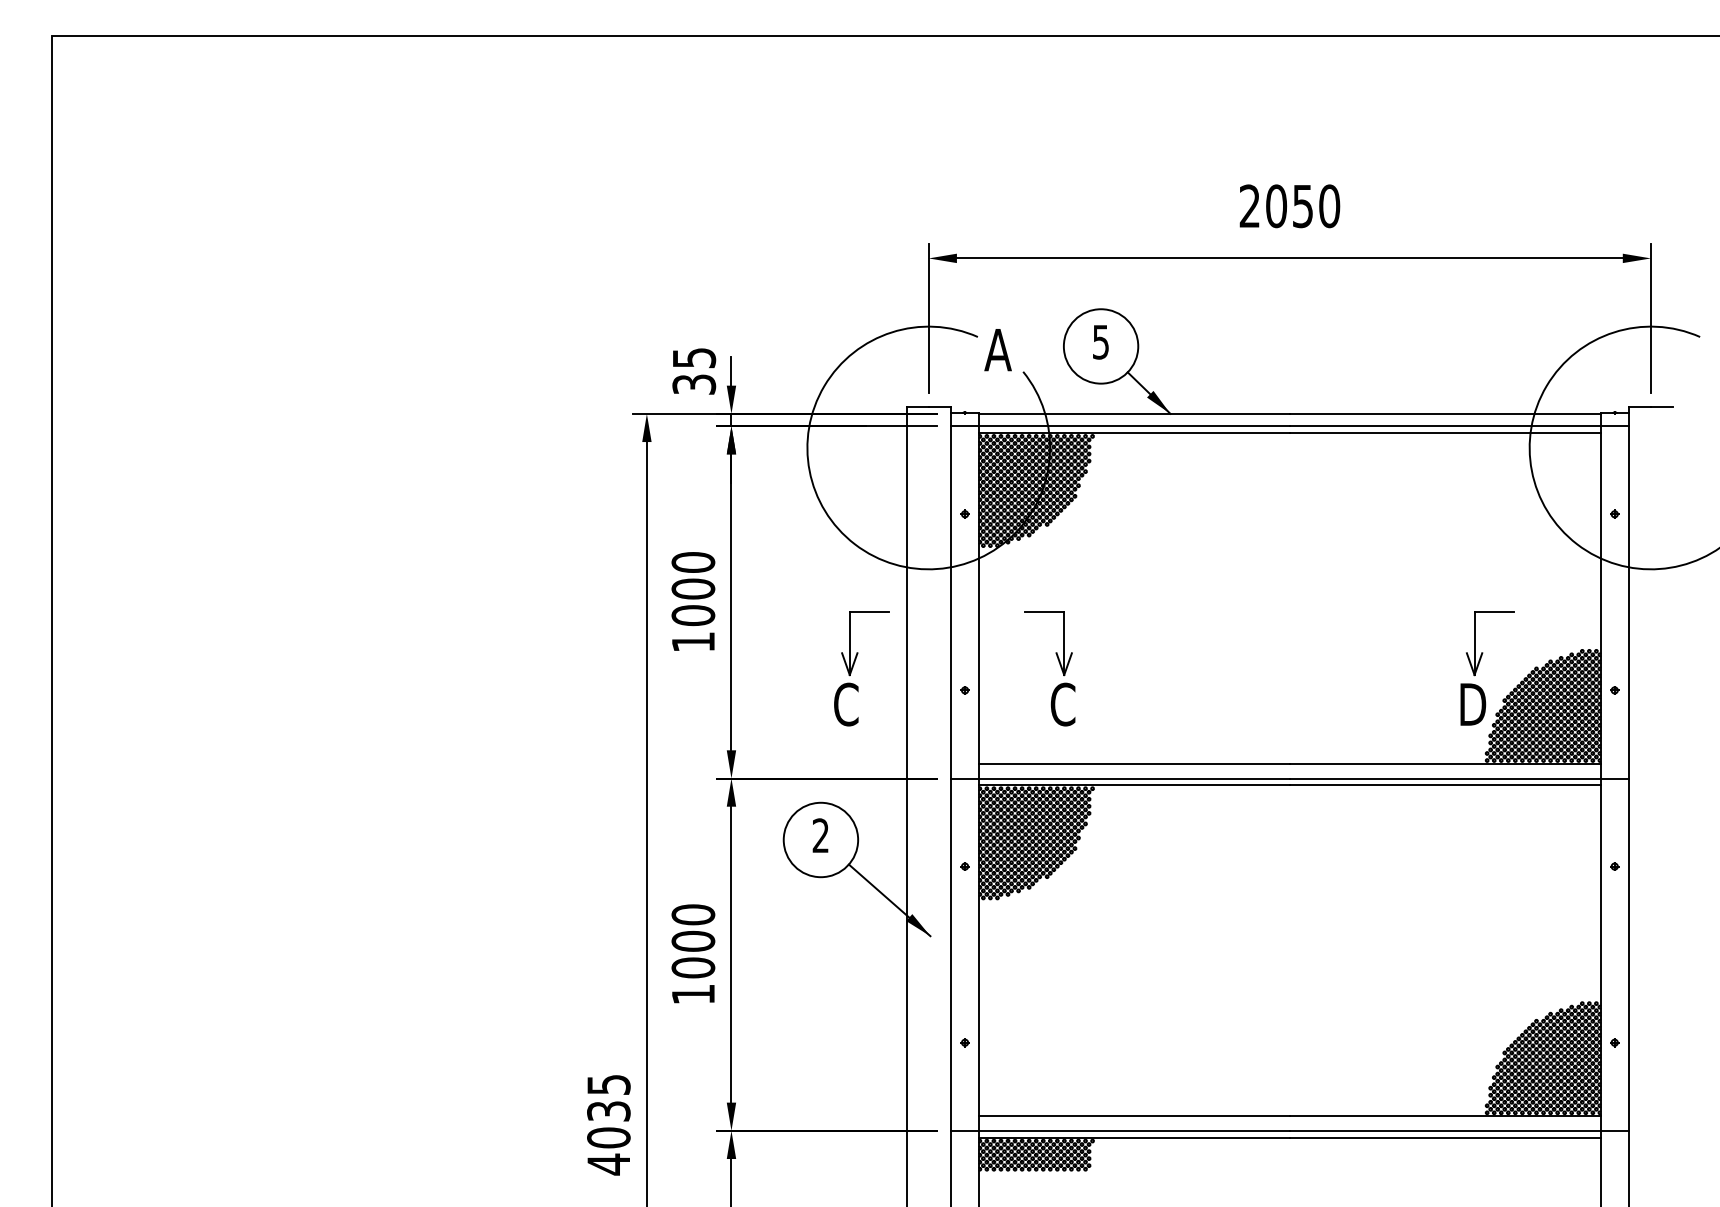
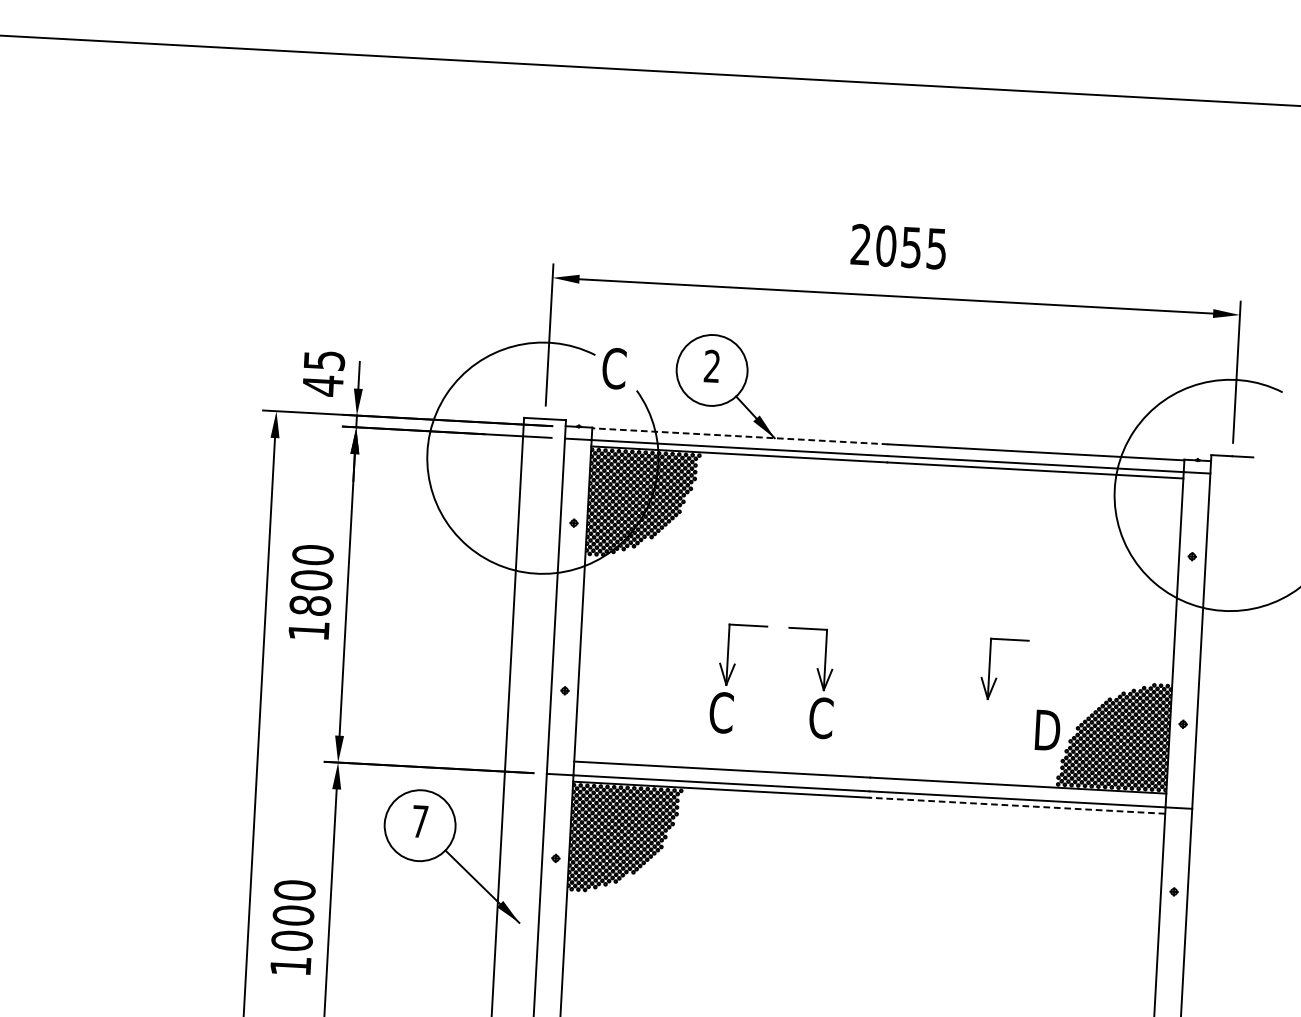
text: (1329, 206) -> (936, 249), 2050 -> 2055
text: (1100, 341) -> (711, 365), 5 -> 2
text: (997, 349) -> (613, 368), A -> C
text: (694, 384) -> (323, 385), 35 -> 45
line: (1134, 413) -> (740, 436), solid -> dashed
text: (693, 615) -> (310, 605), 1000 -> 1800
part: (1483, 652) -> (997, 678), moved
part: (854, 665) -> (731, 676), moved
part: (1059, 665) -> (819, 680), moved
line: (1445, 785) -> (1017, 806), solid -> dashed
text: (820, 835) -> (419, 821), 2 -> 7

